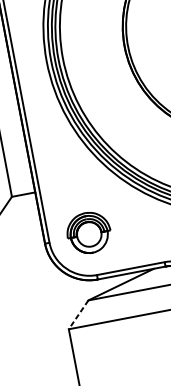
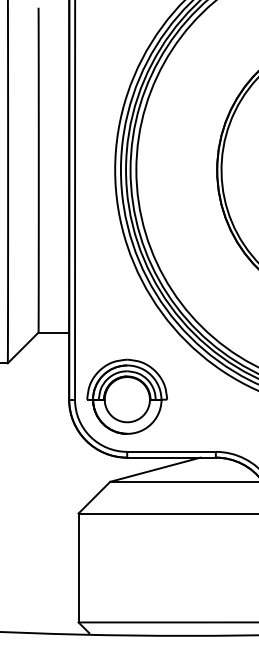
part: (88, 232) -> (126, 396), size x1.43
line: (78, 315) -> (94, 498), dashed -> solid

